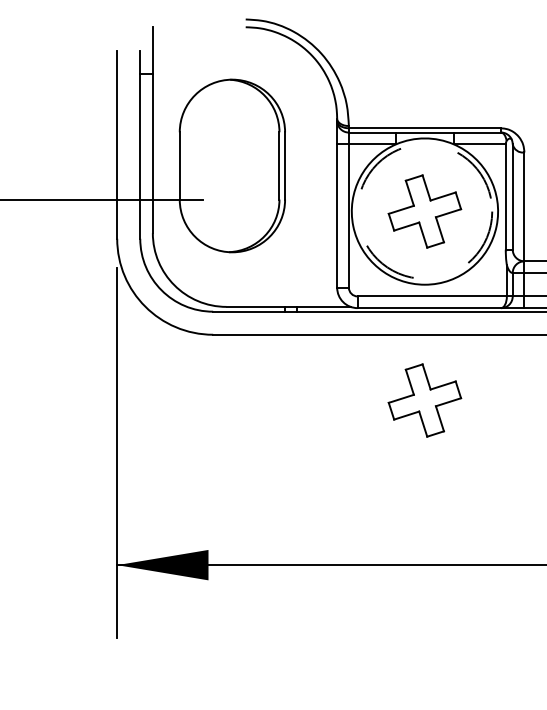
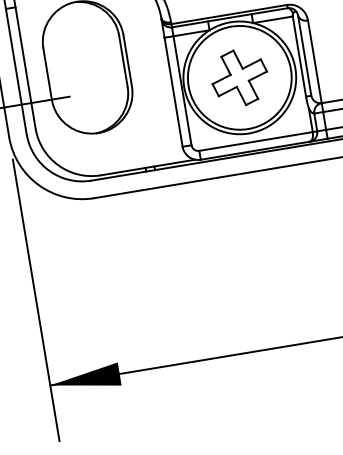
circle: (424, 211) -> (239, 77), dashed -> solid
part: (424, 400) -> (263, 221), removed

